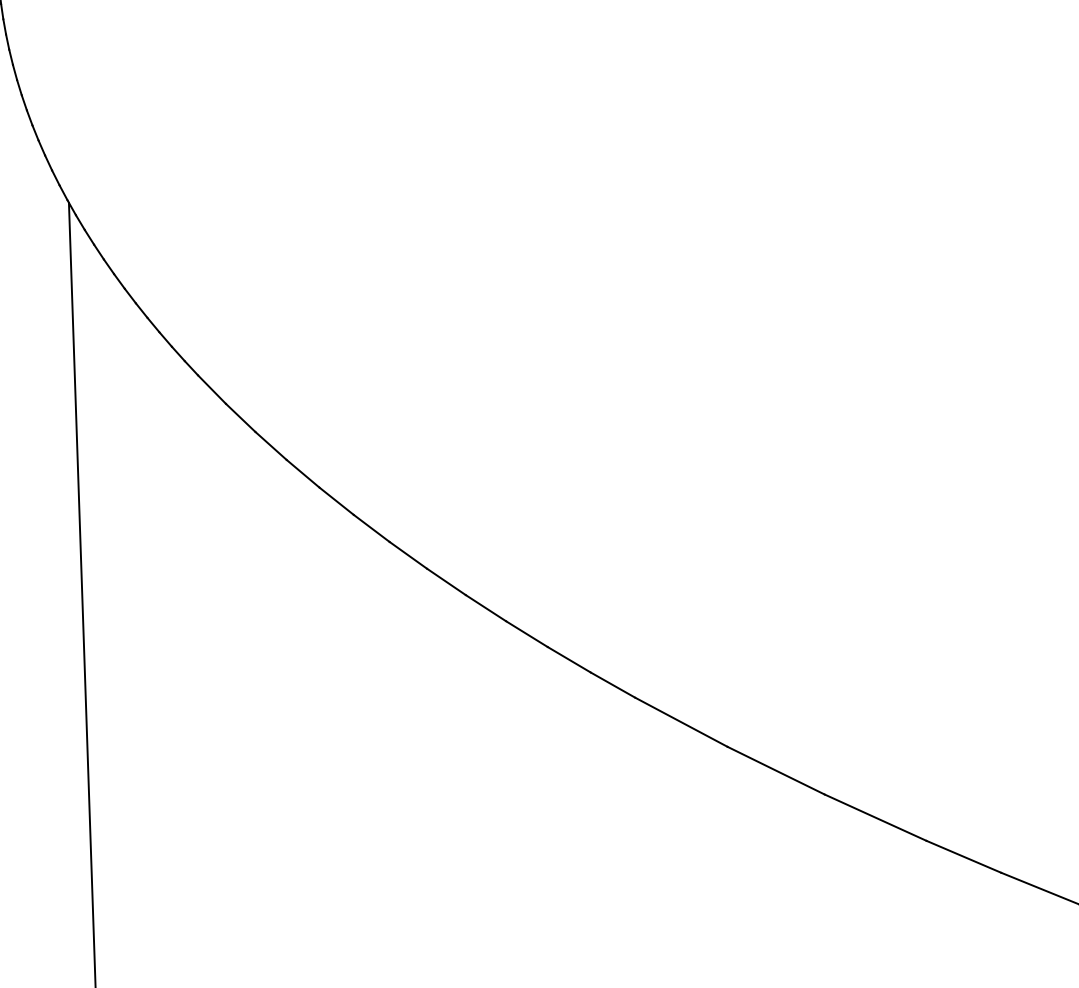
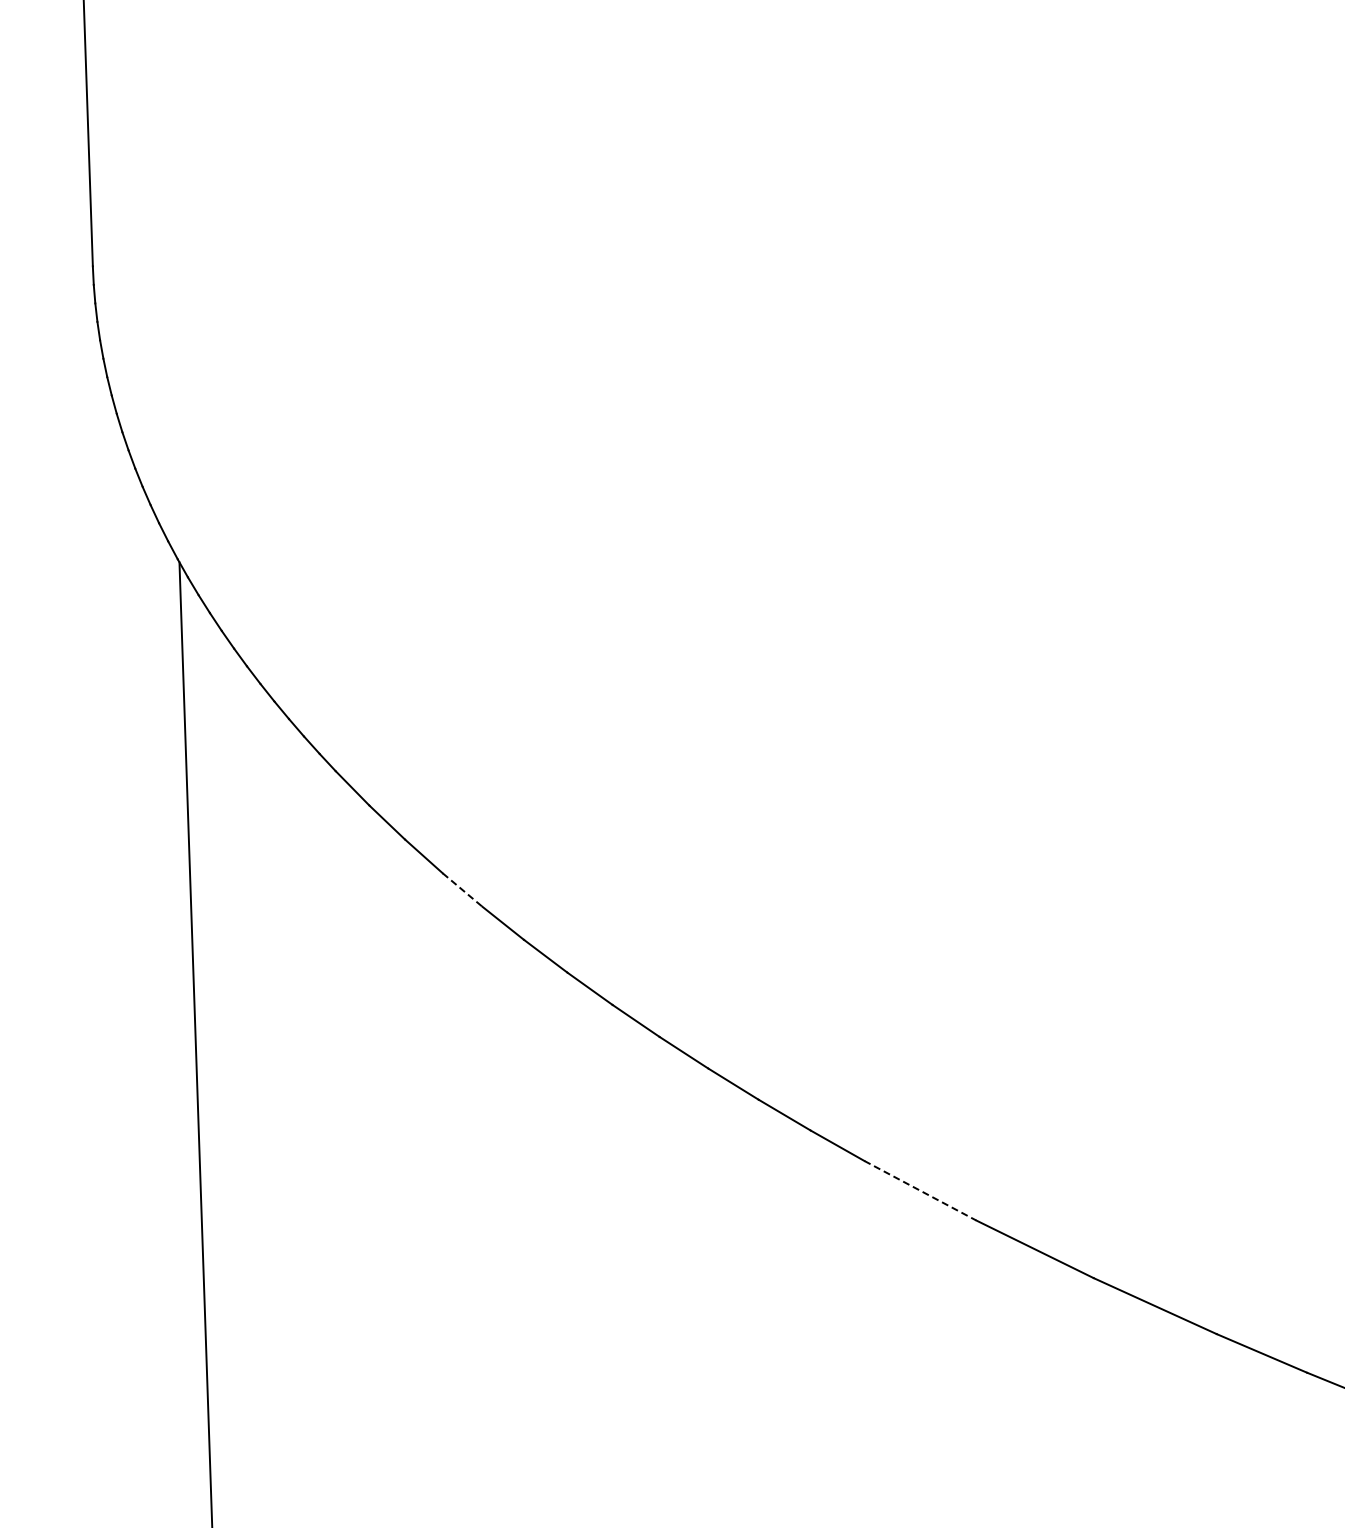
line: (302, 474) -> (462, 890), solid -> dashed
line: (681, 722) -> (920, 1190), solid -> dashed

